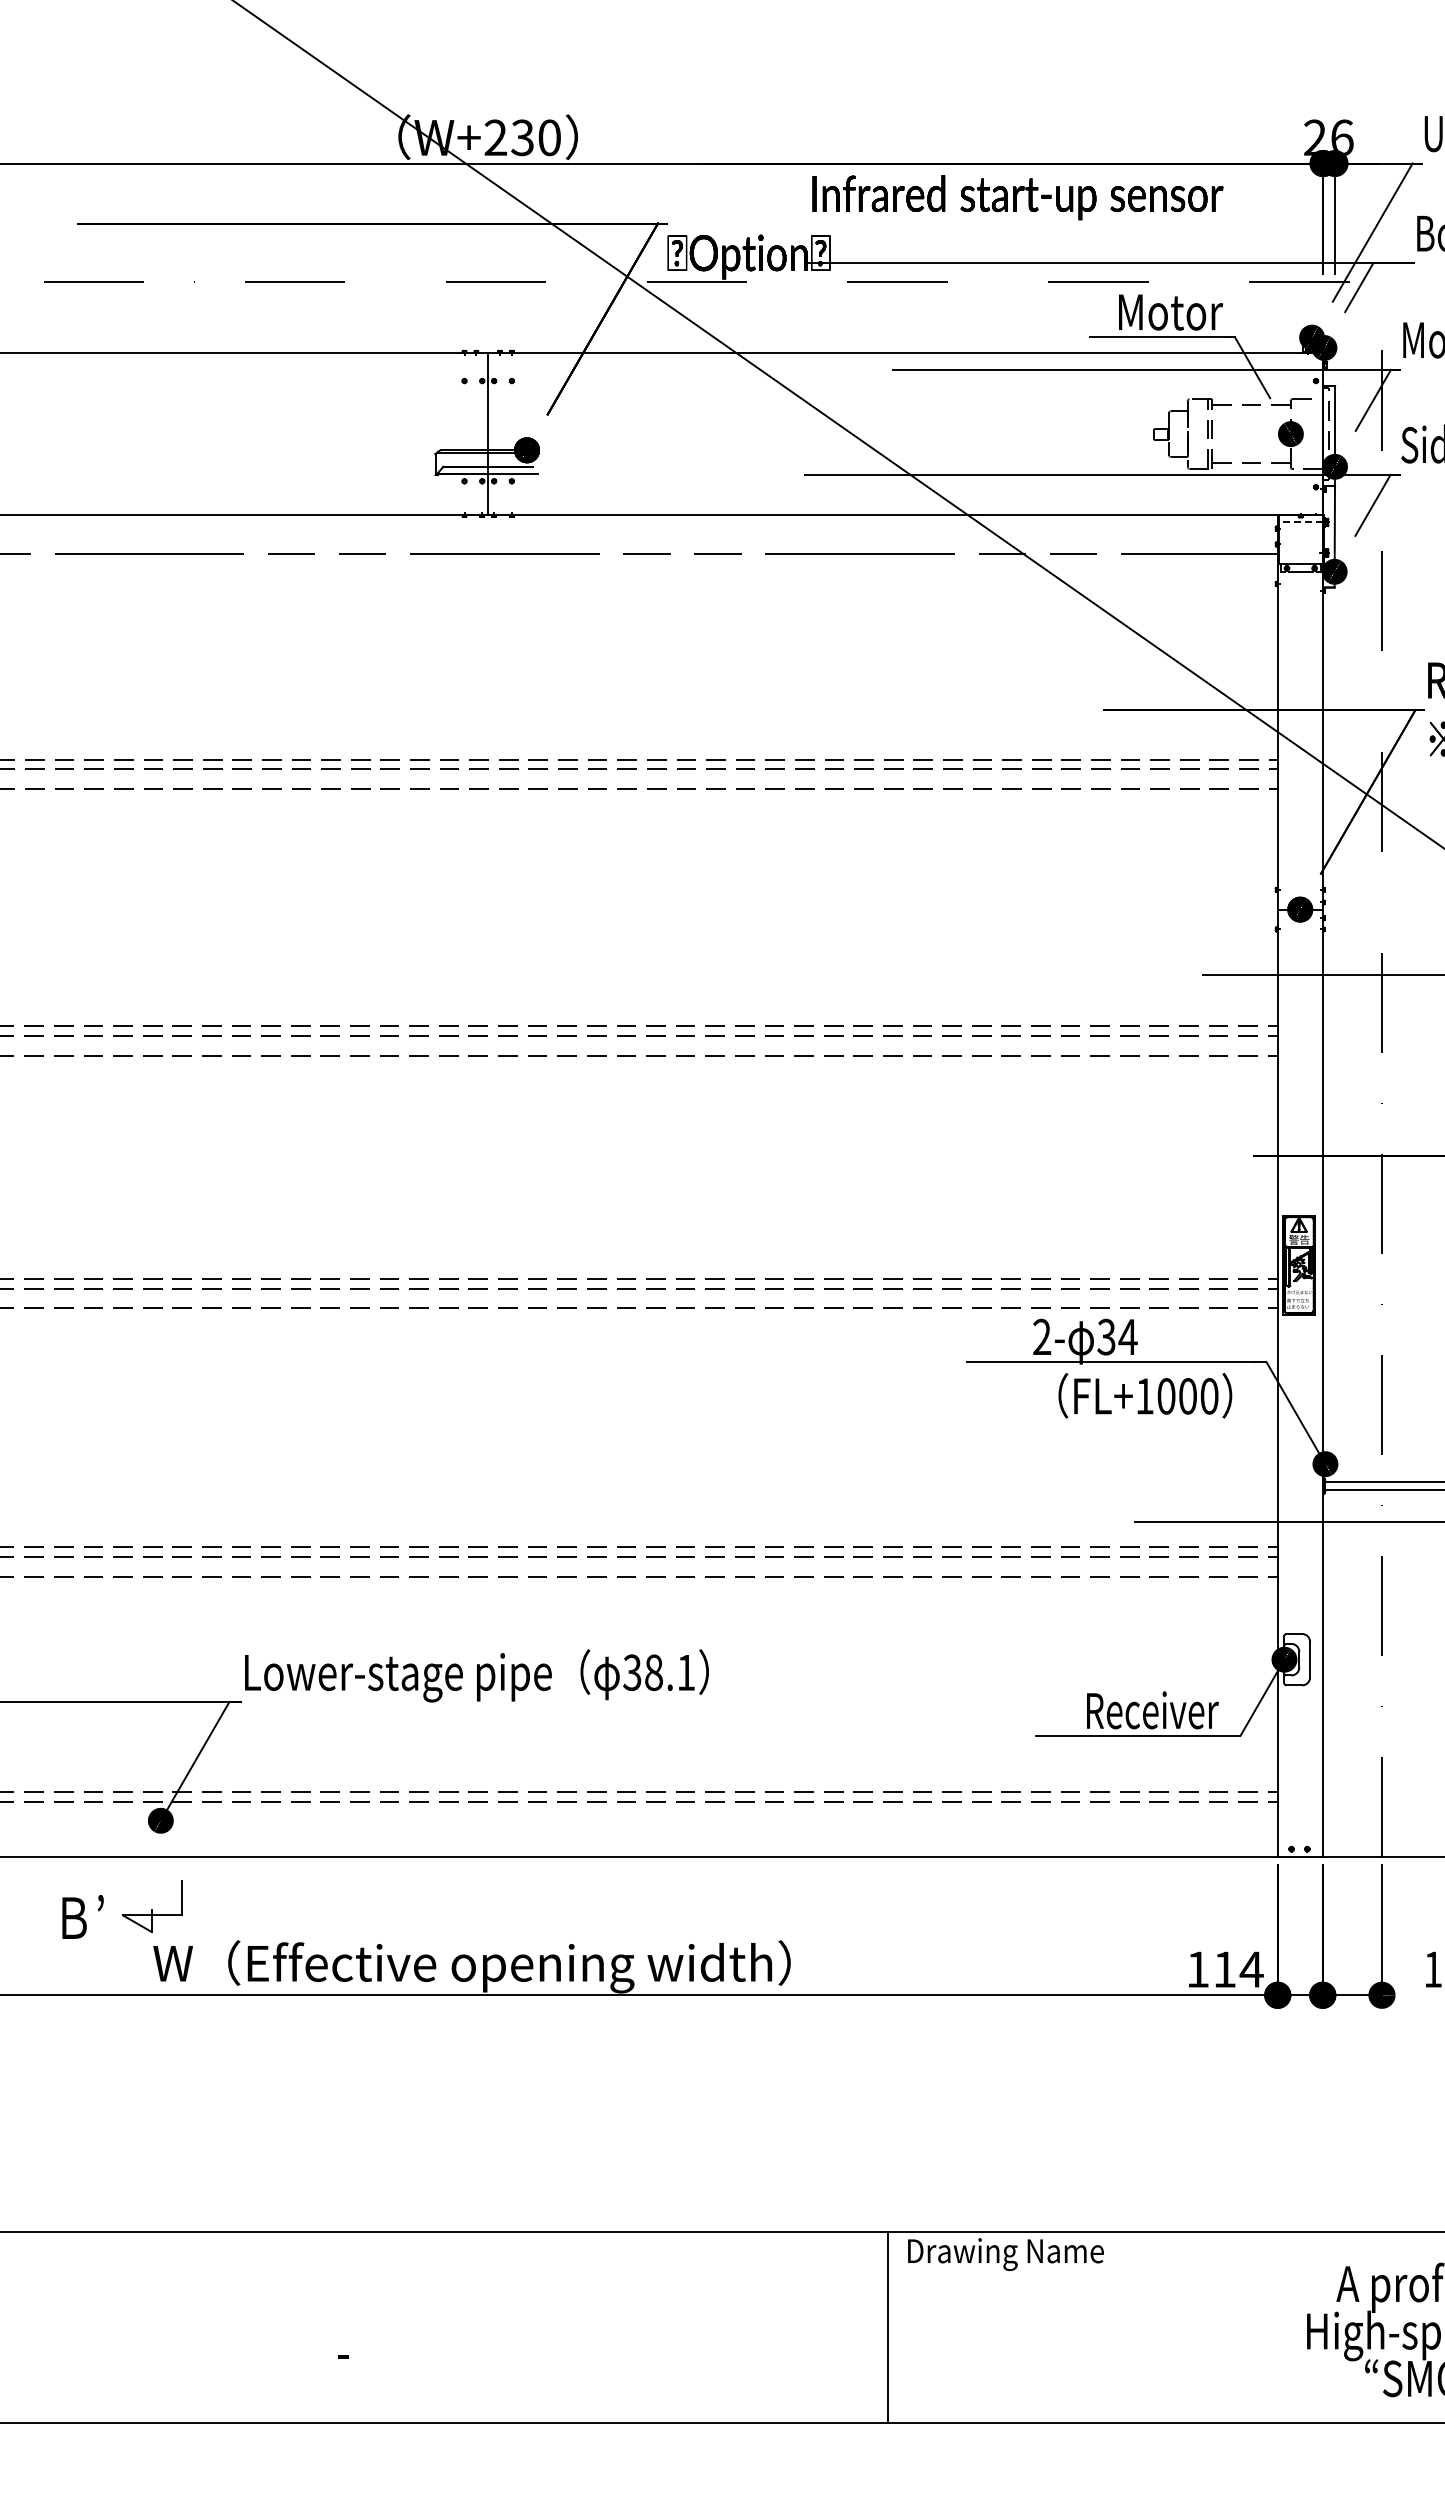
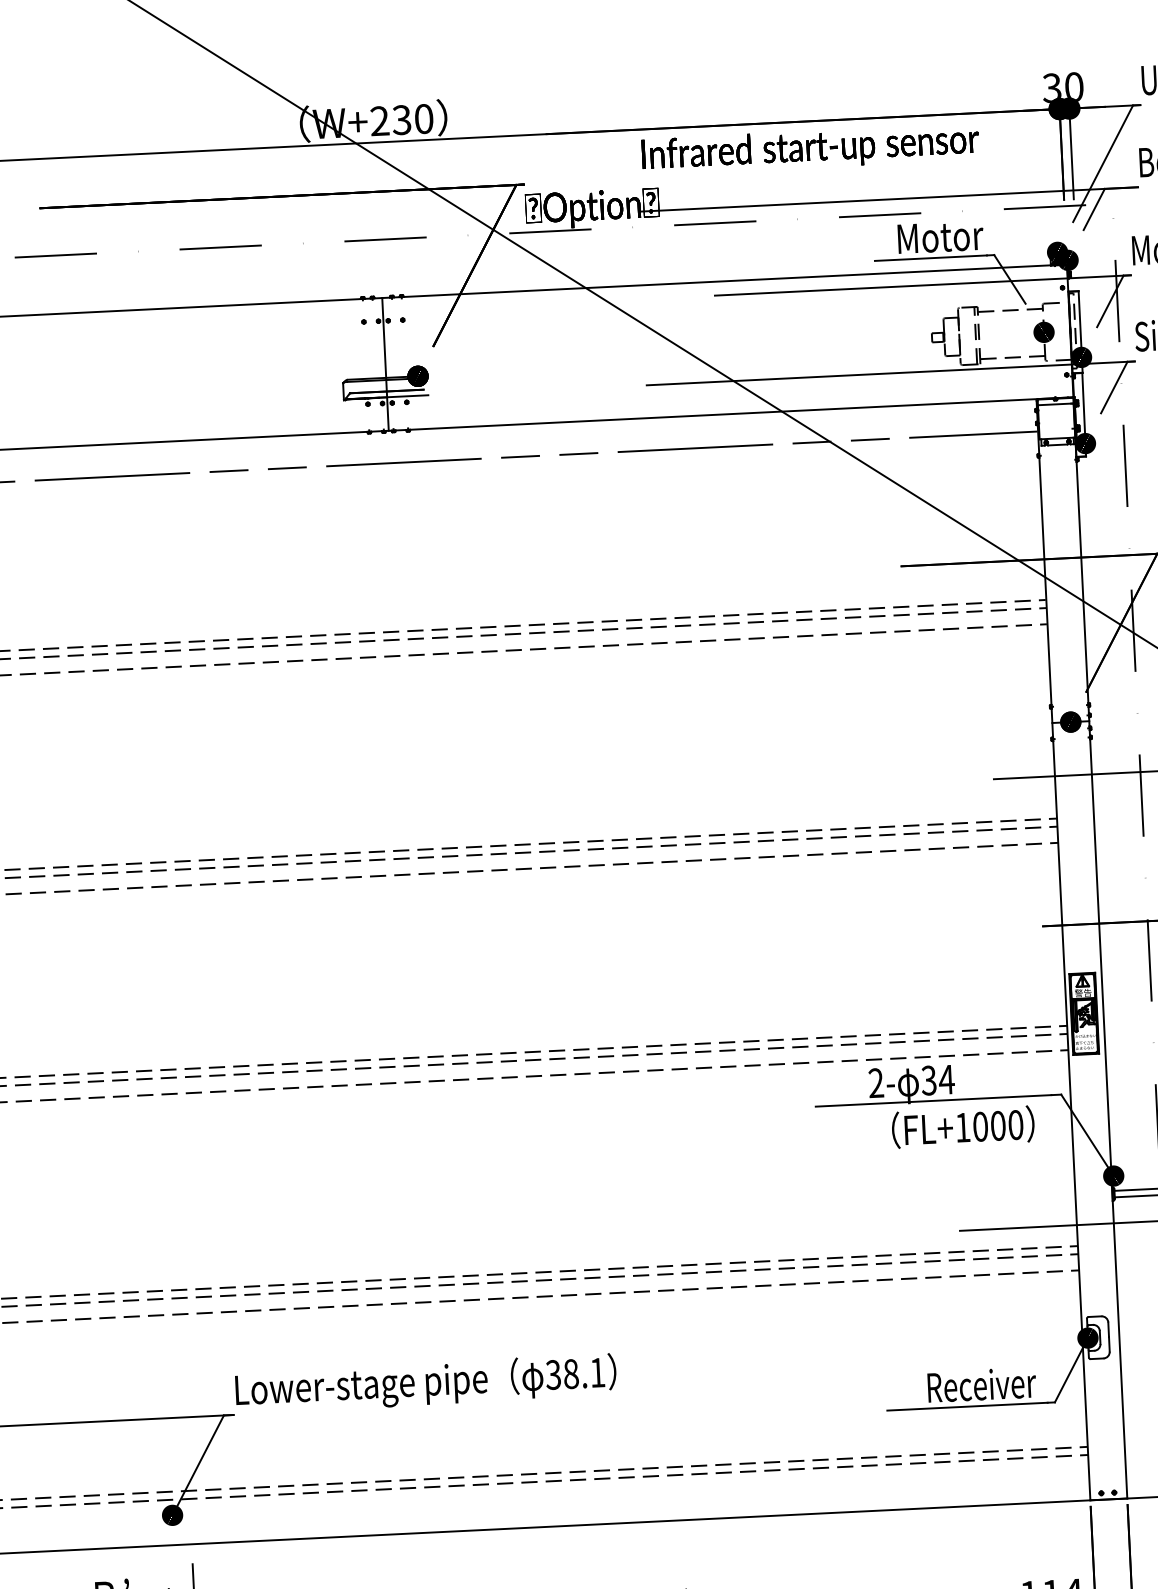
text: (1328, 137) -> (1063, 87), 26 -> 30
line: (1300, 522) -> (1055, 404), dashed -> solid

